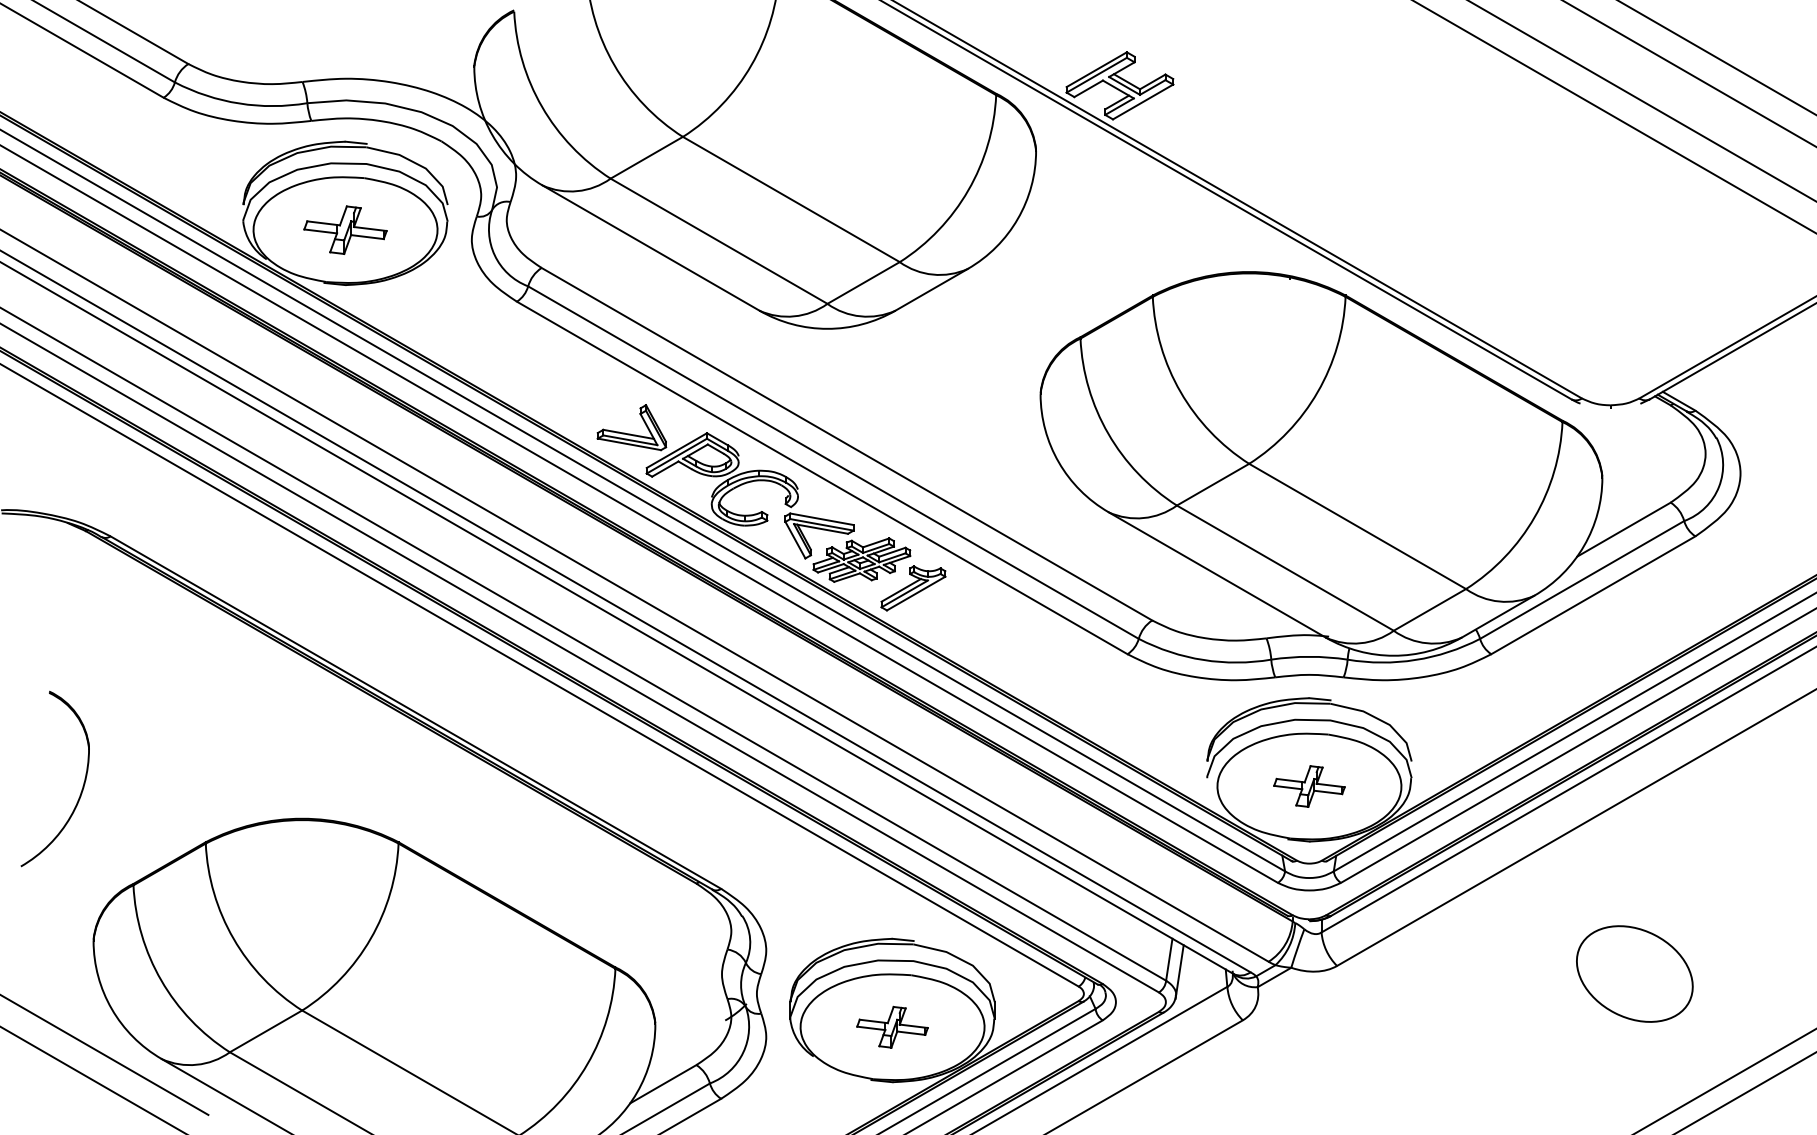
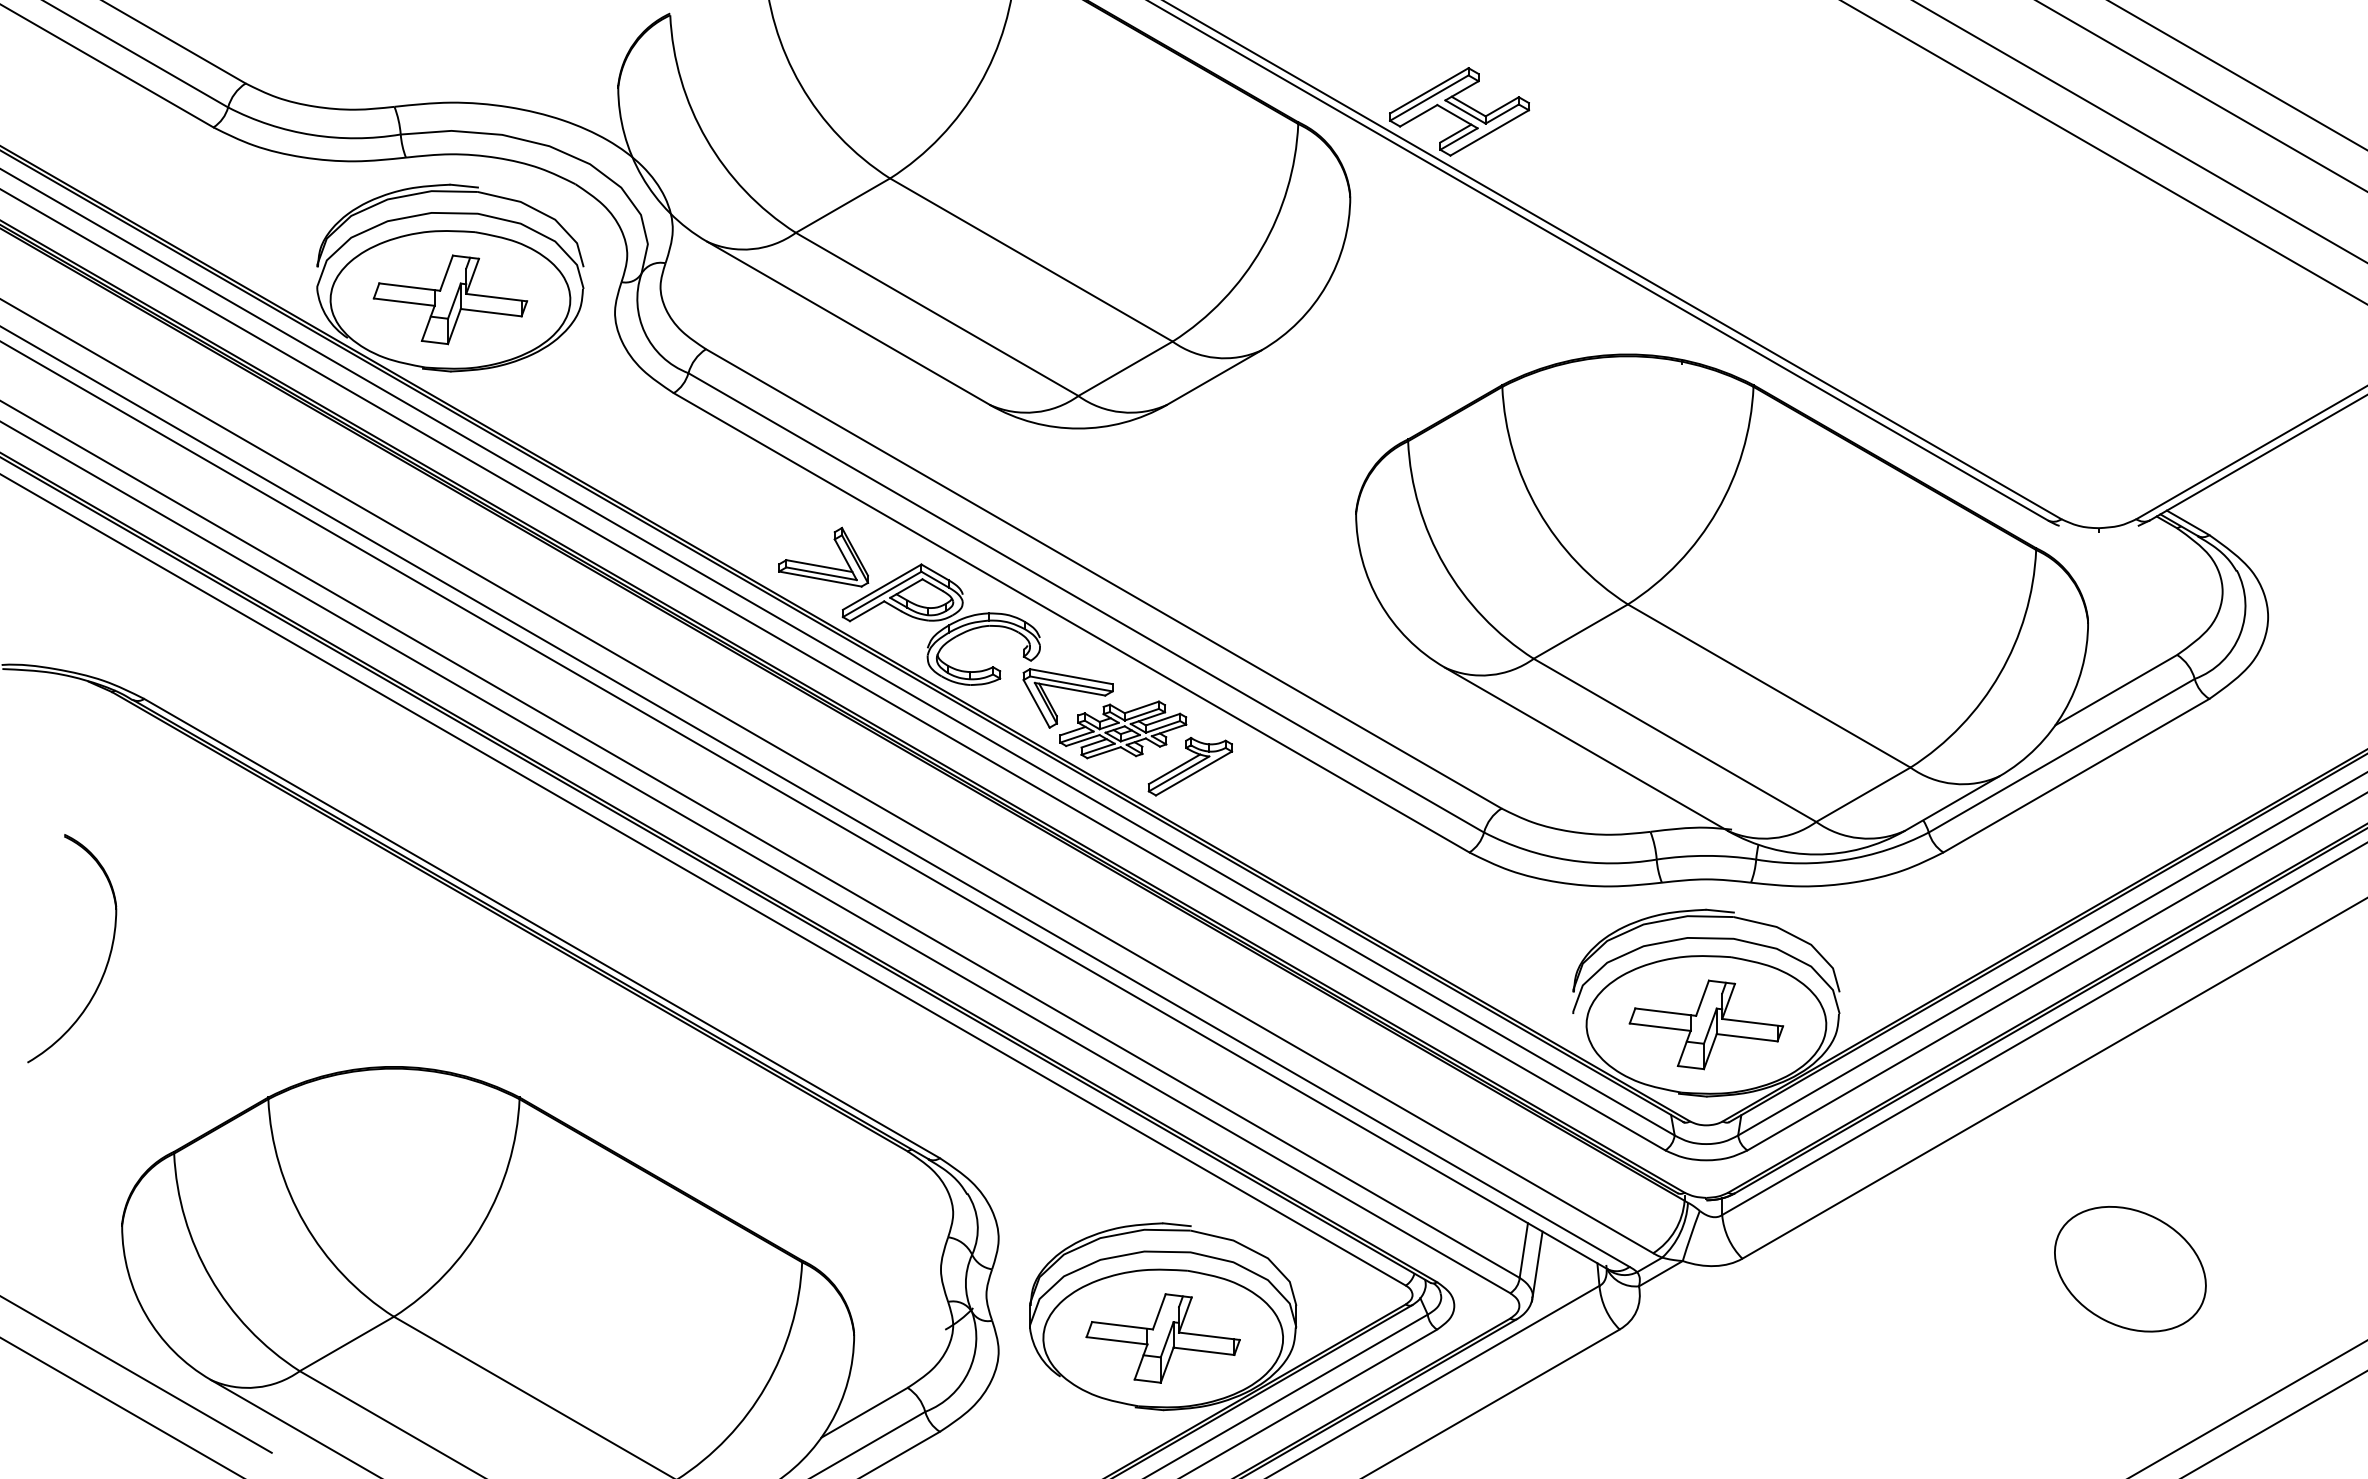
part: (345, 230) -> (450, 300), size x1.43
part: (82, 786) -> (107, 958), moved
part: (1309, 786) -> (1706, 1024), size x1.67
part: (892, 1027) -> (1163, 1338), size x1.67

